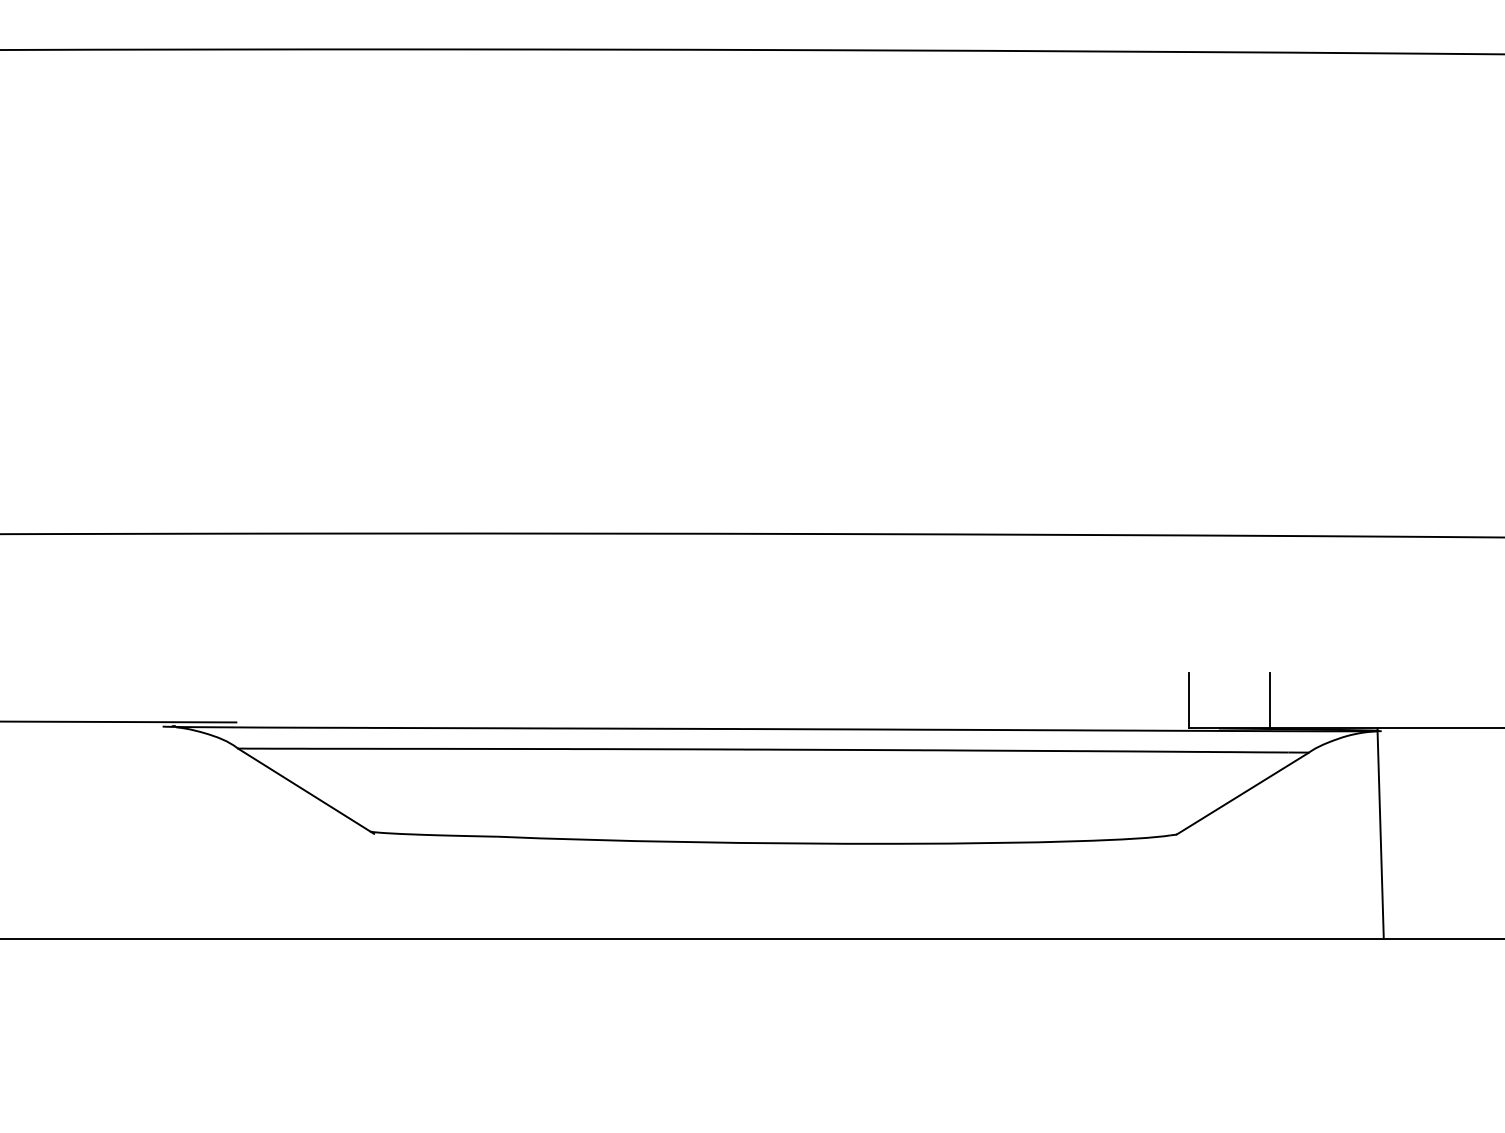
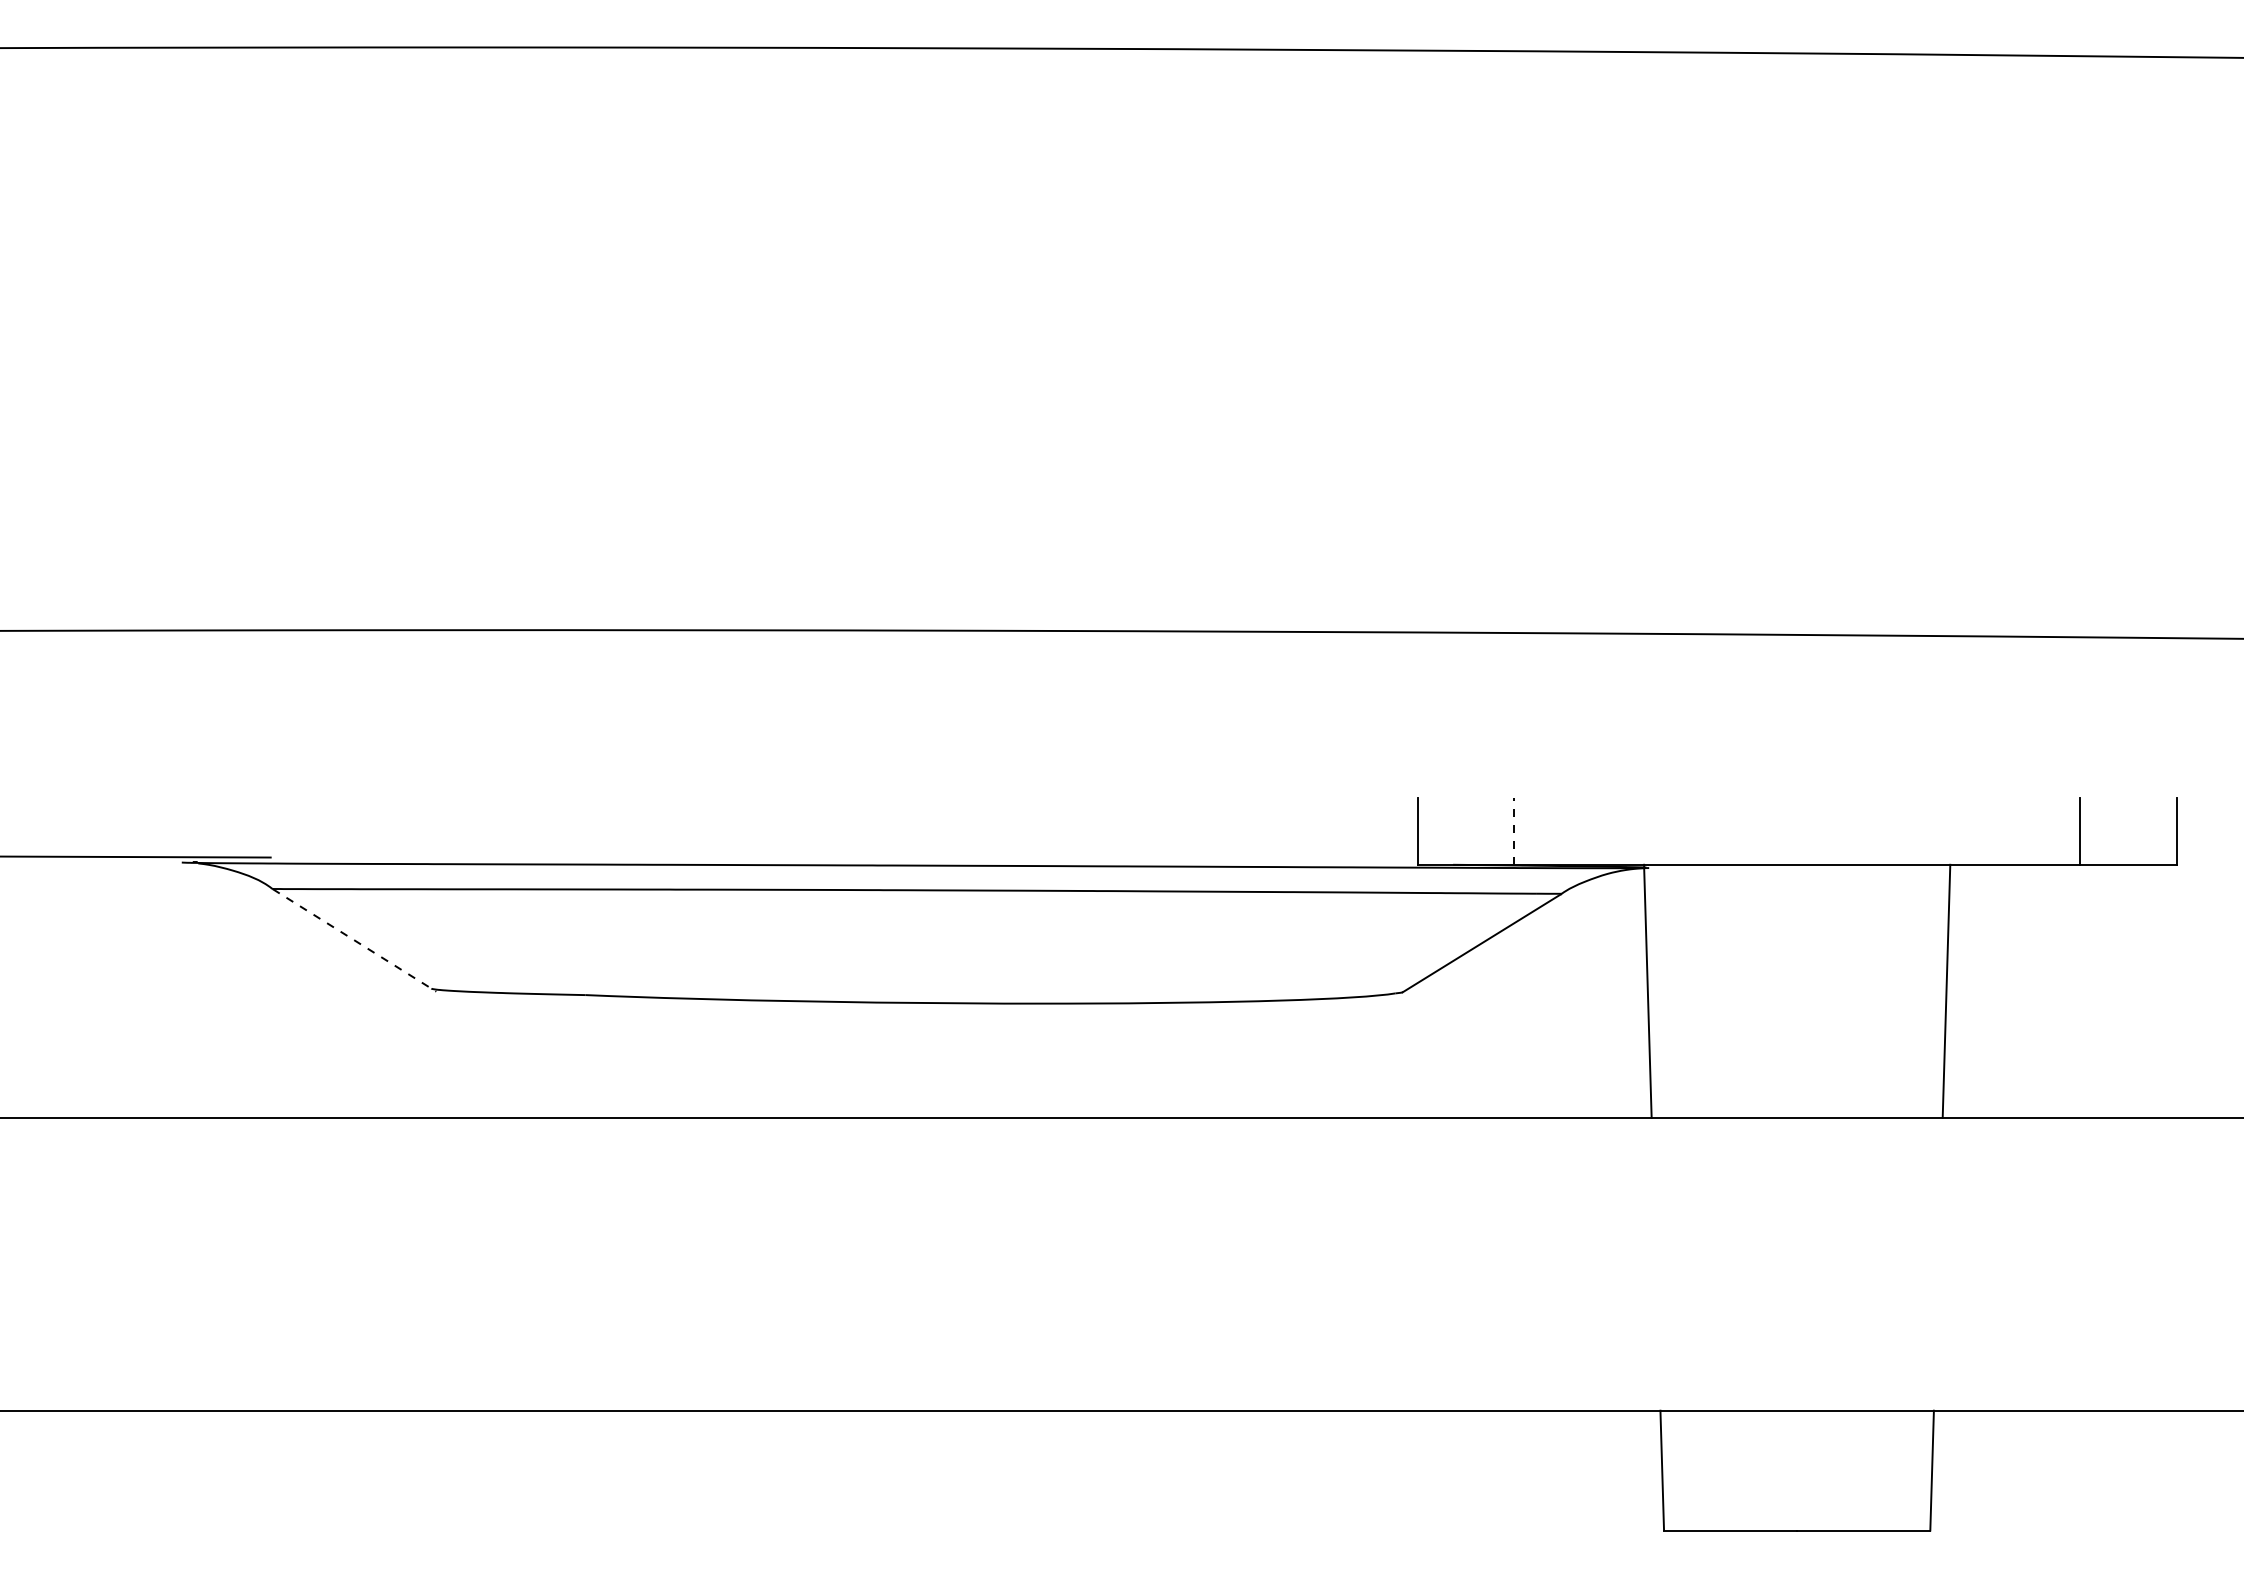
line: (1269, 700) -> (1514, 831), solid -> dashed
line: (306, 791) -> (355, 940), solid -> dashed

